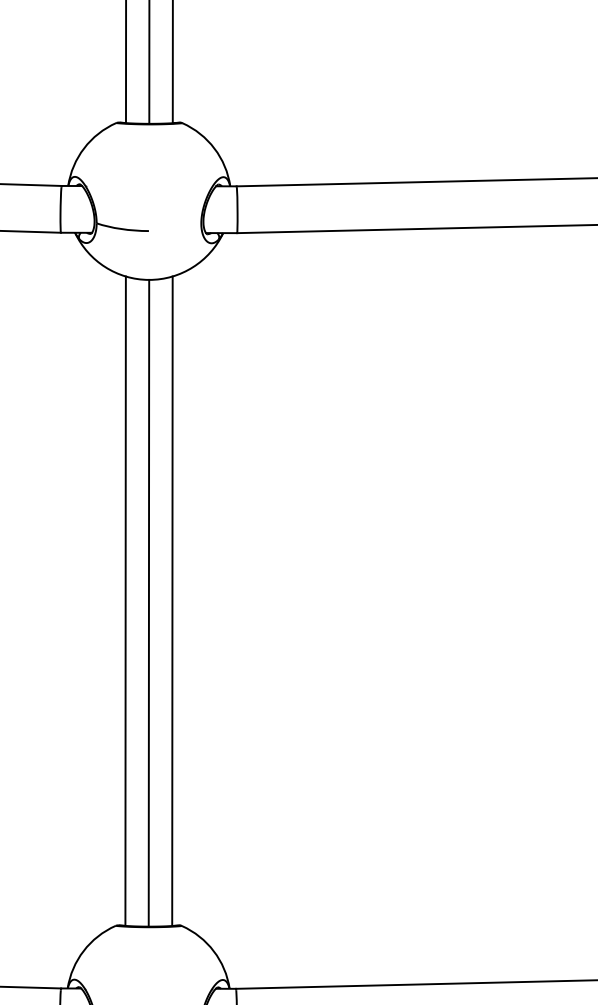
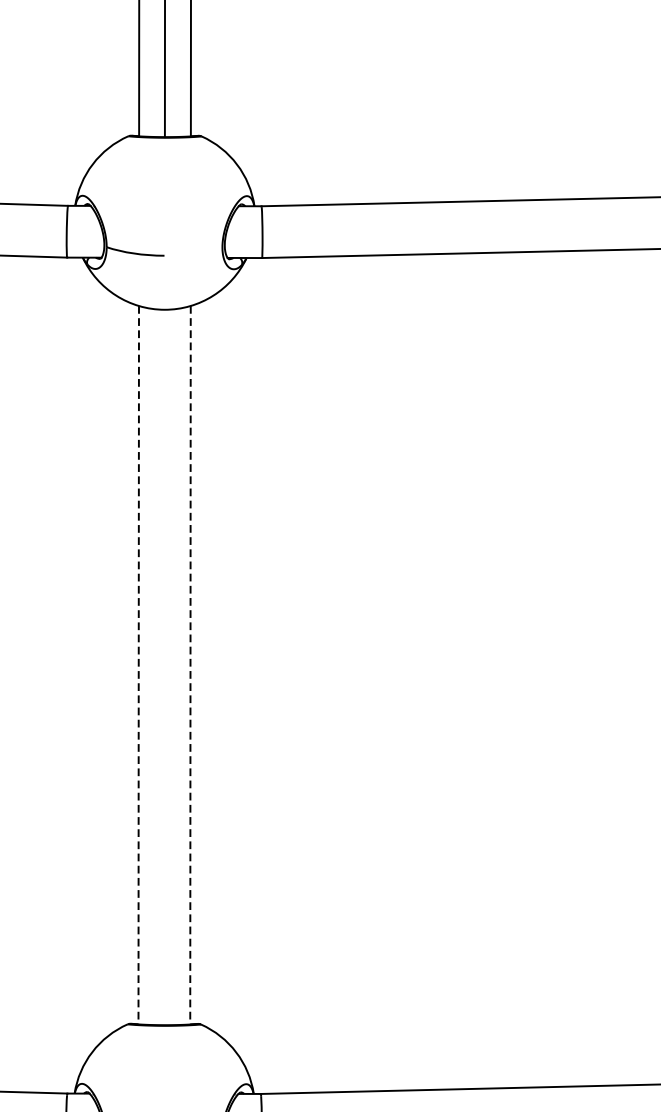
line: (125, 601) -> (138, 665), solid -> dashed
line: (172, 601) -> (190, 665), solid -> dashed
line: (148, 602) -> (164, 666), removed

